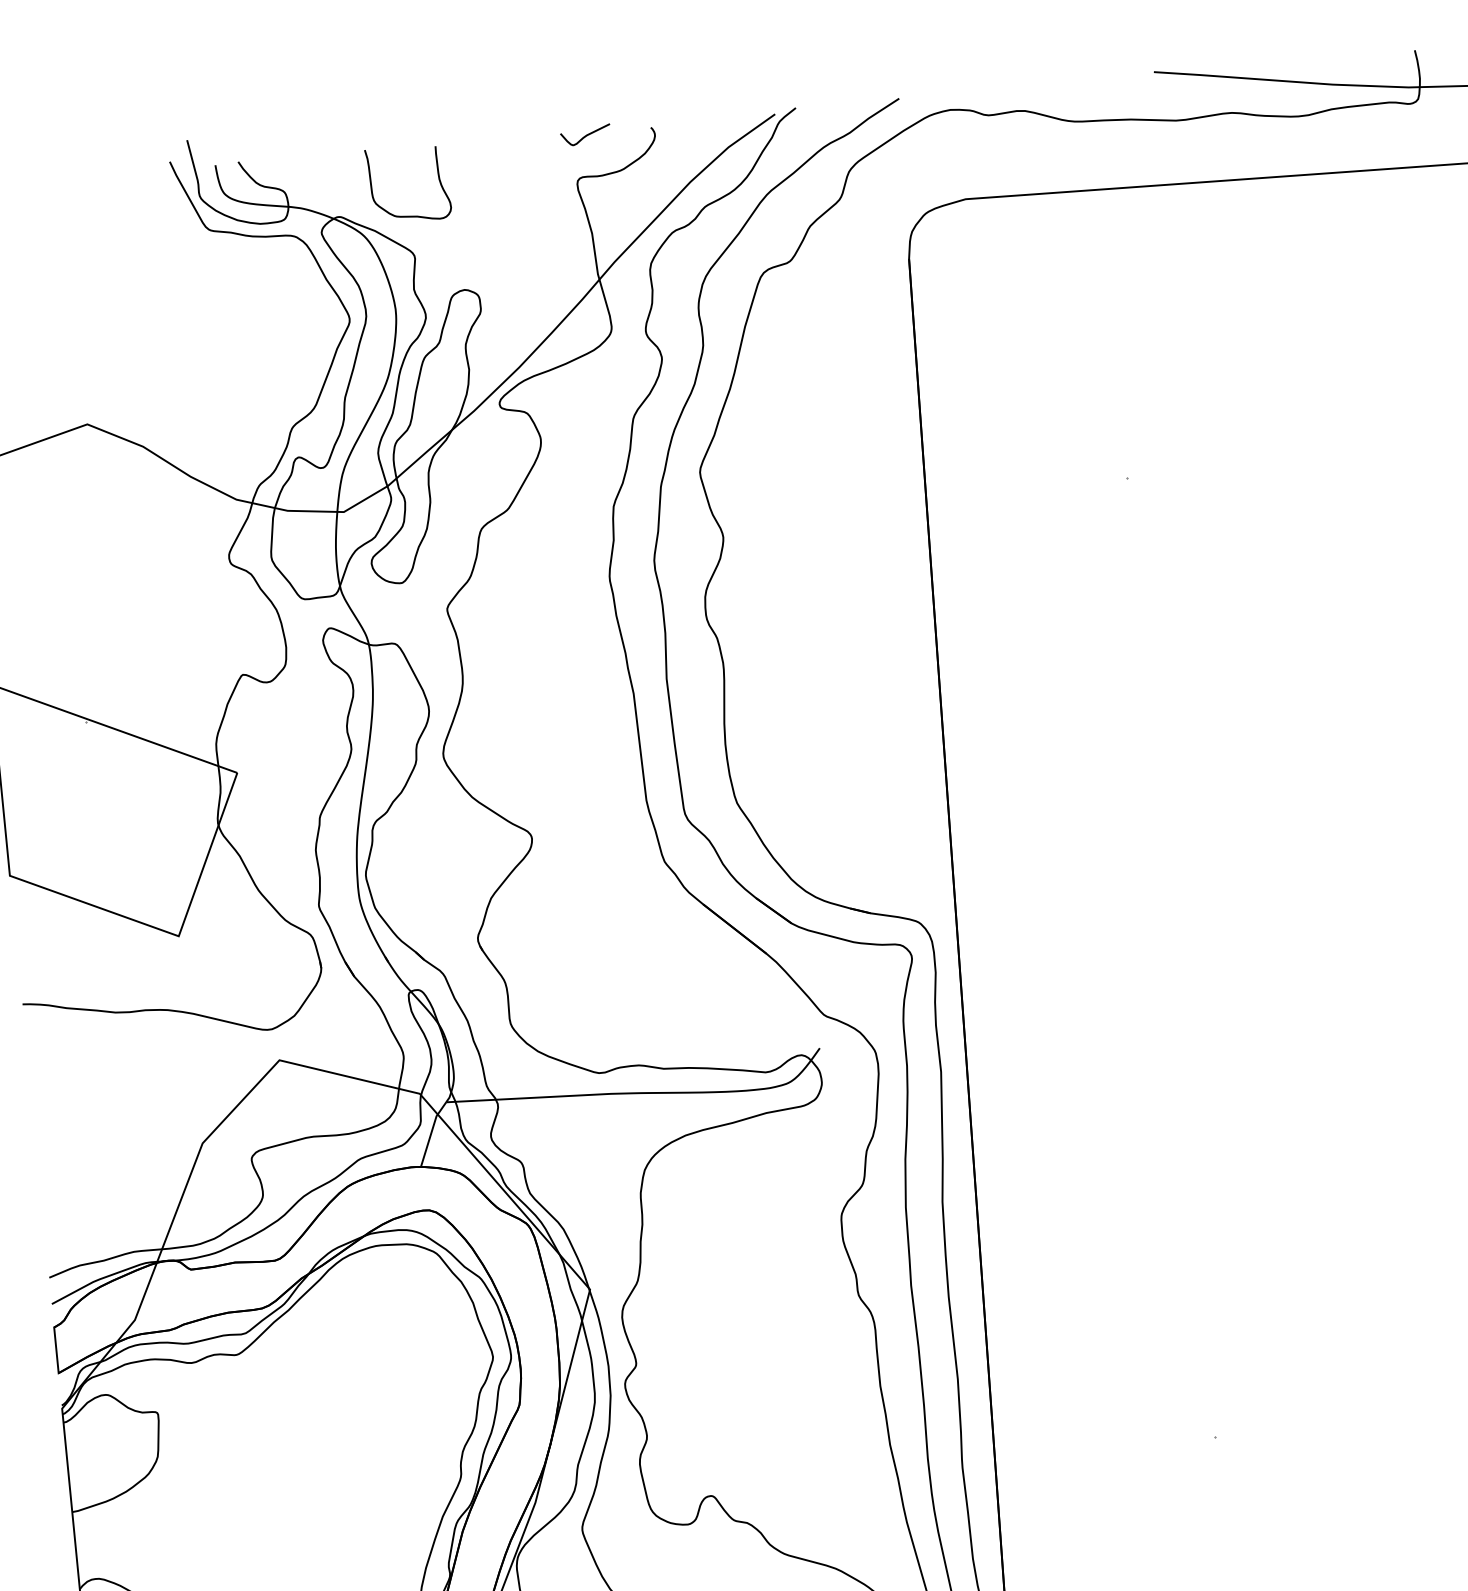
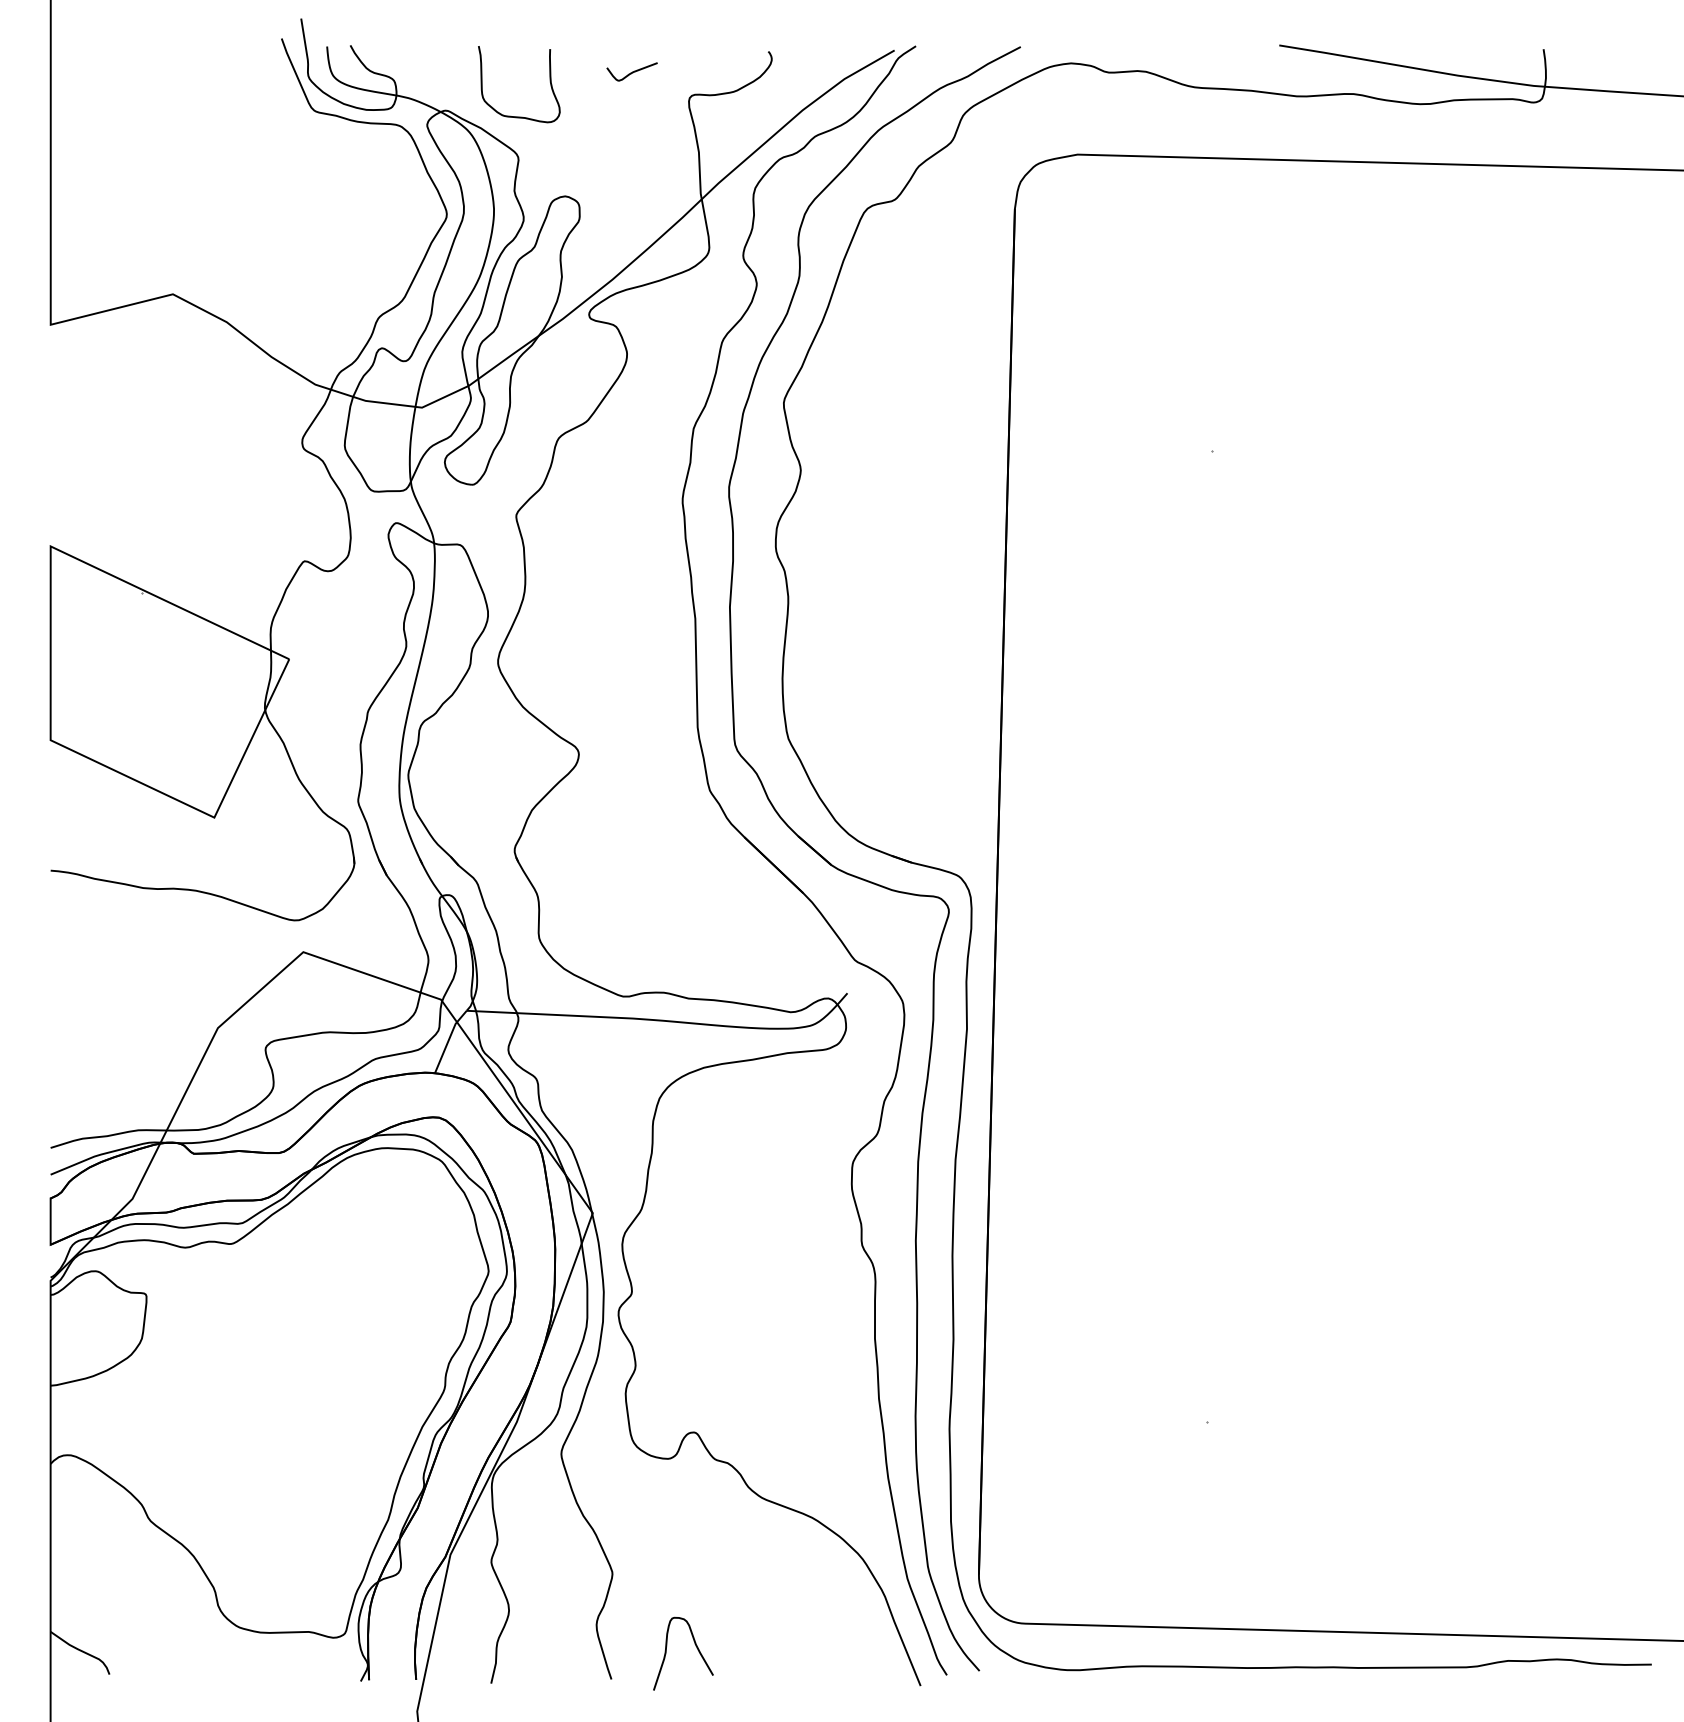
curve: (586, 134) -> (632, 71), moved

